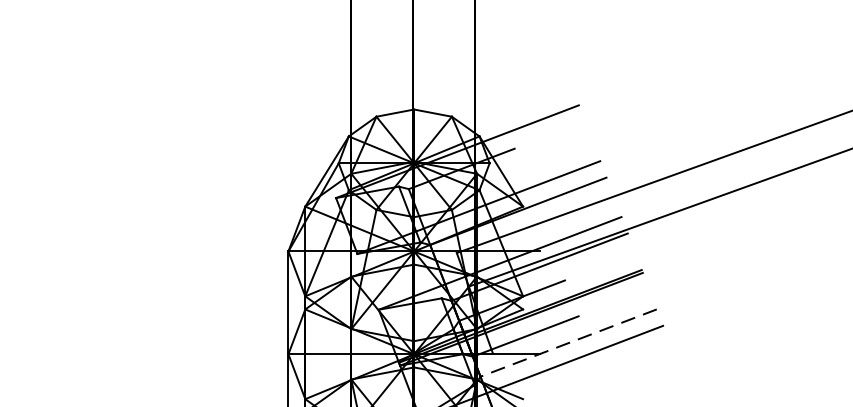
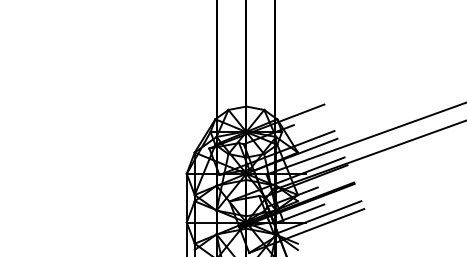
line: (568, 343) -> (319, 217), dashed -> solid

